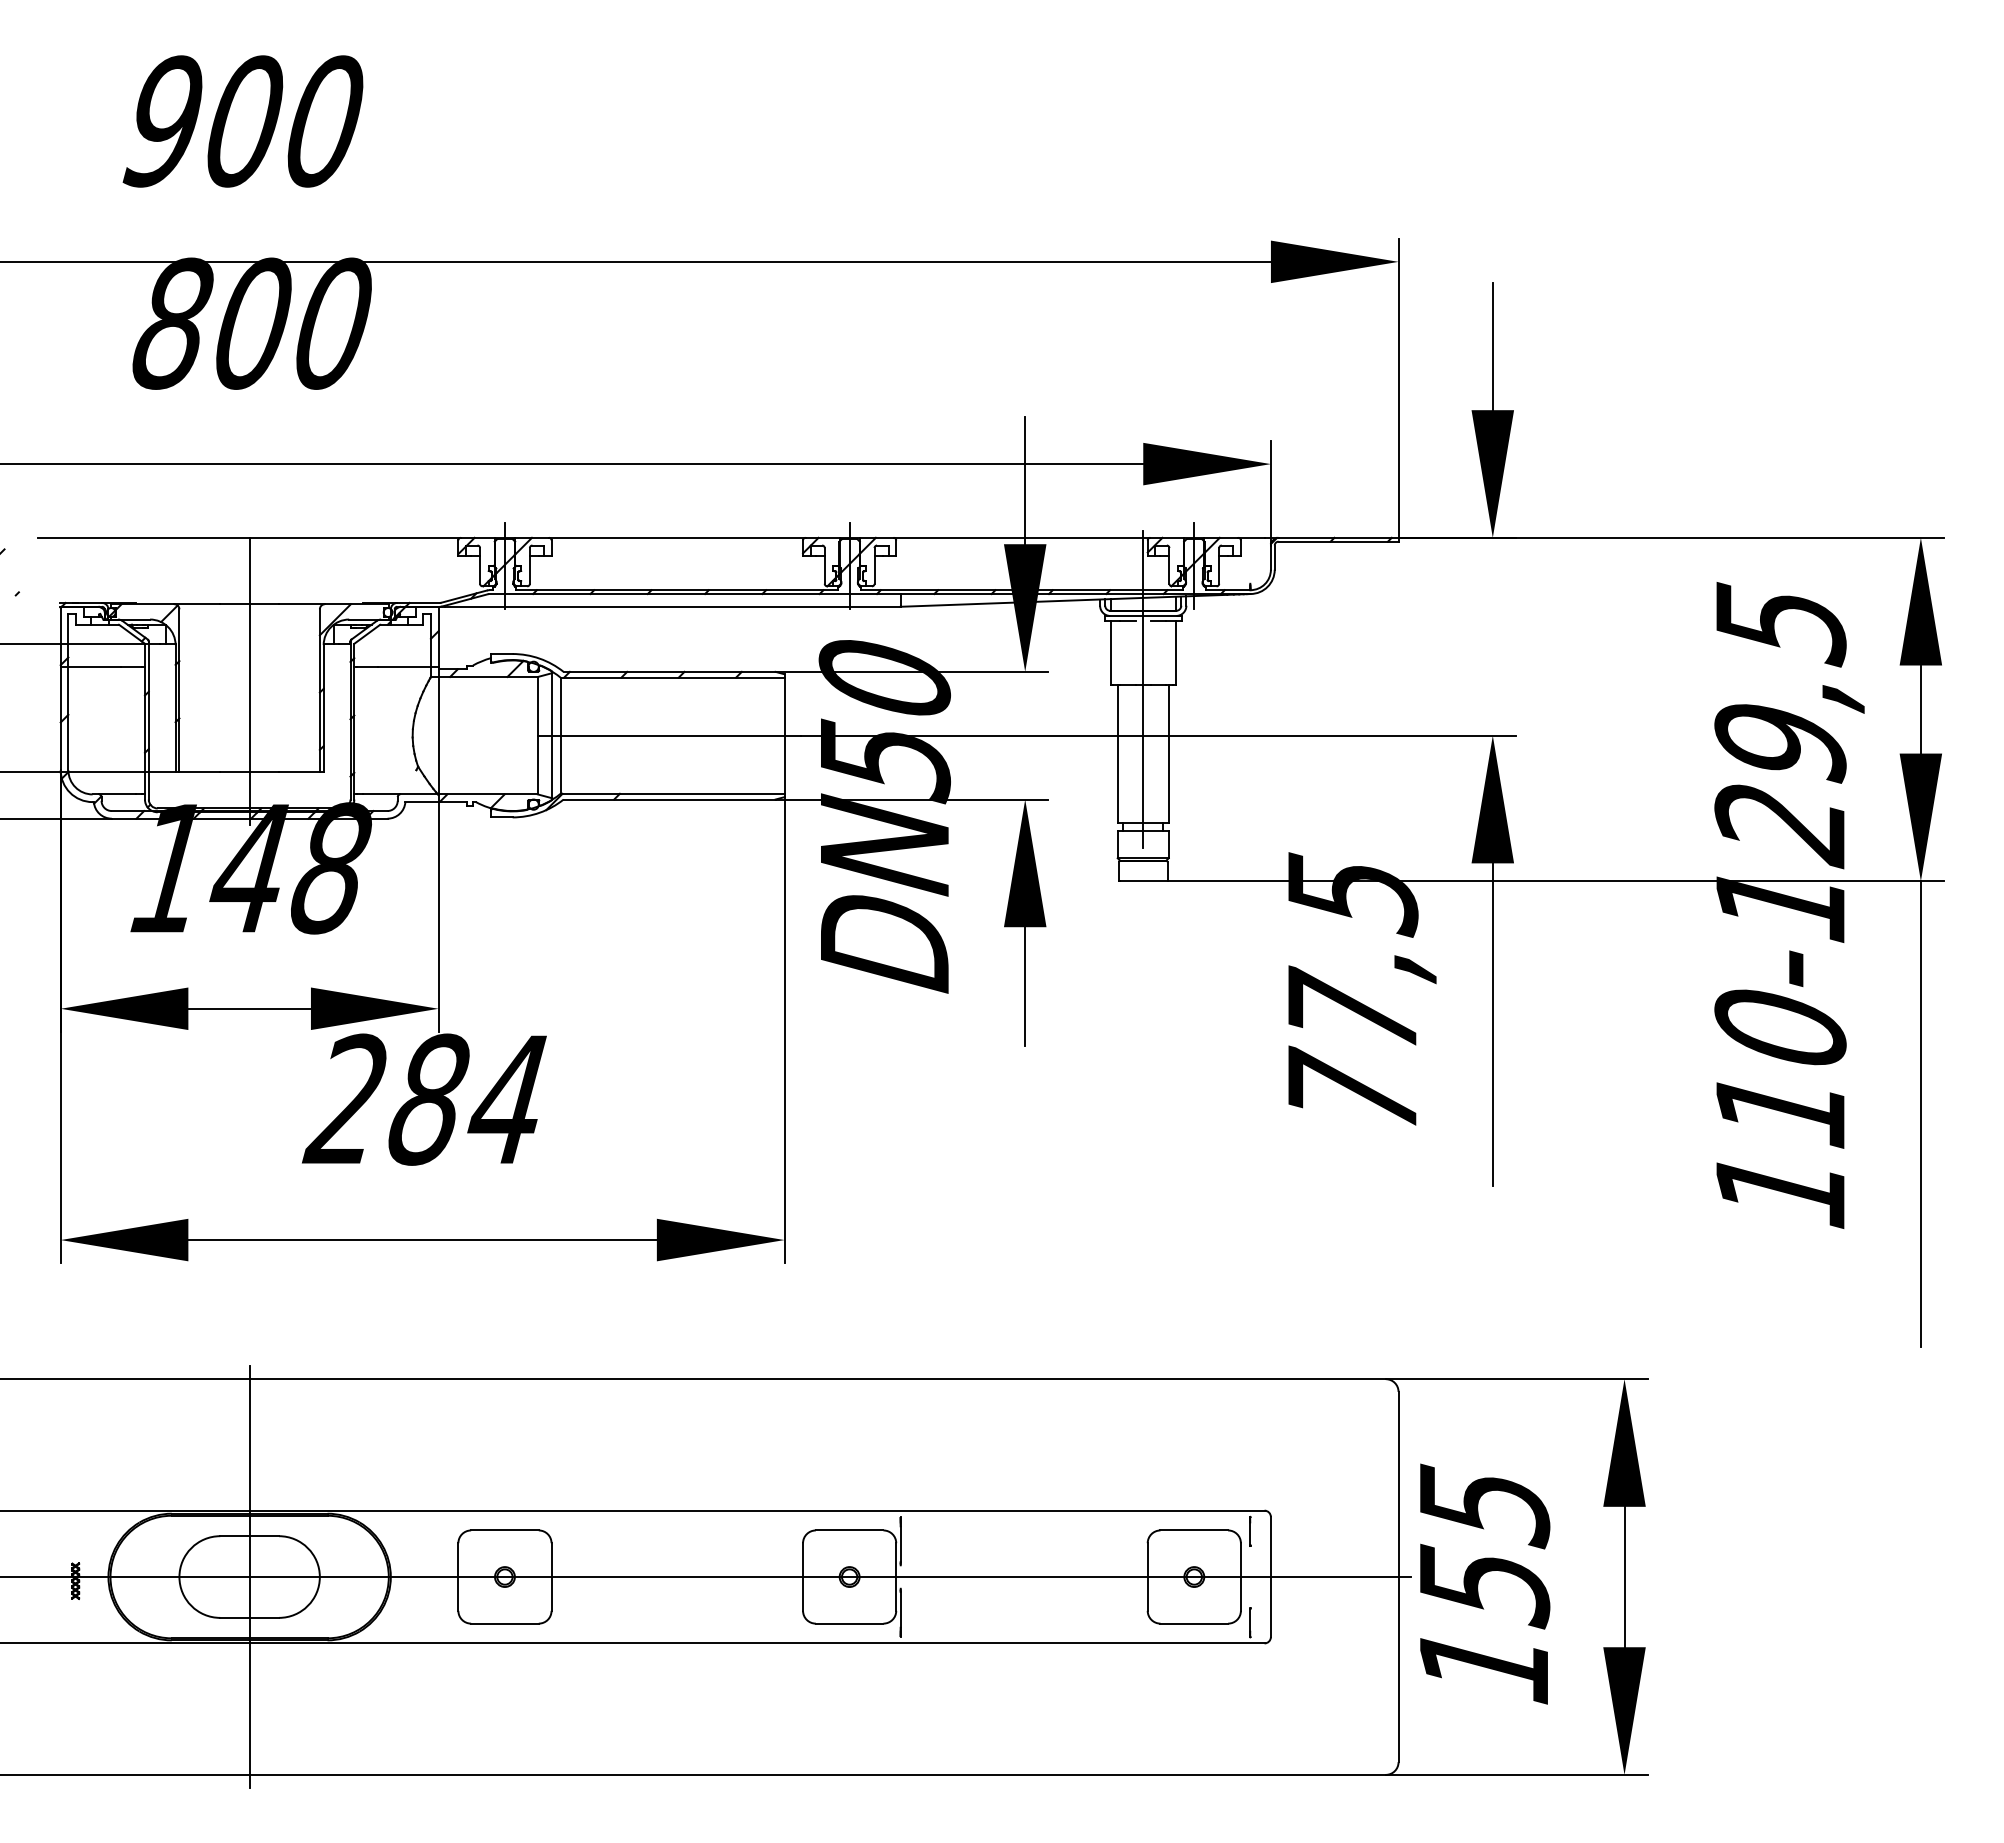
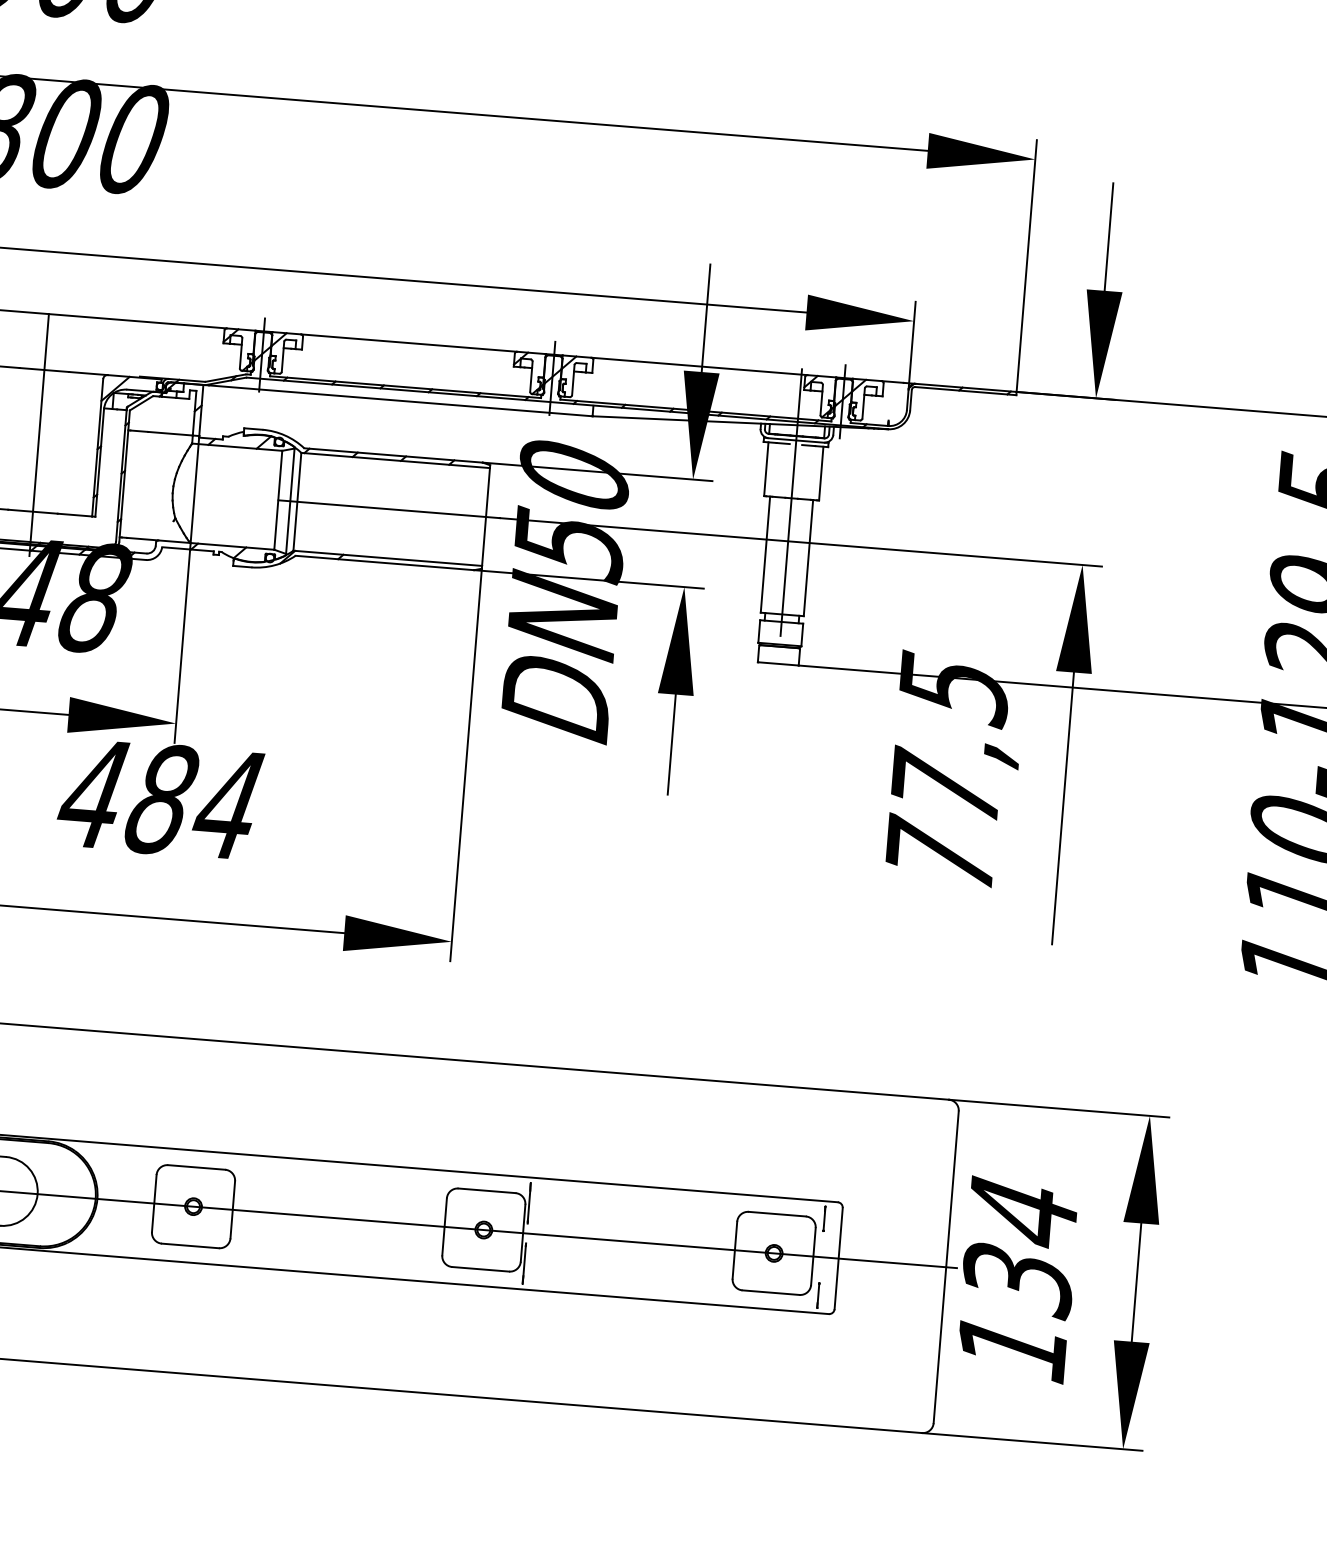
text: (343, 1098) -> (89, 792), 284 -> 484
text: (1484, 1546) -> (1020, 1247), 155 -> 134

